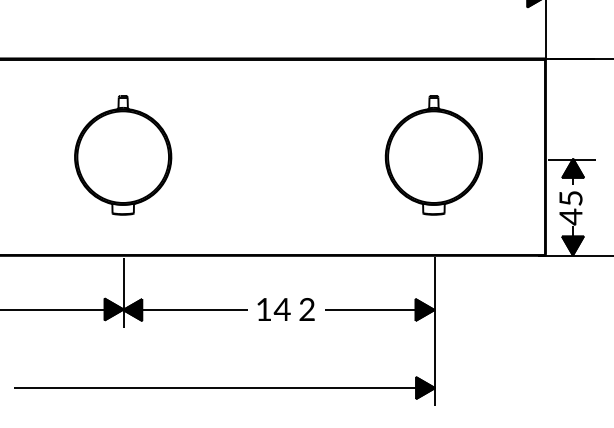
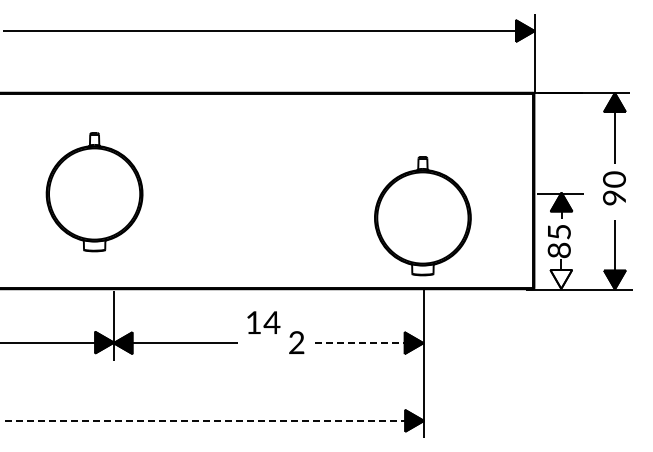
part: (123, 155) -> (94, 192), moved
part: (433, 155) -> (422, 216), moved
text: (570, 216) -> (558, 250), 45 -> 85
fill: (573, 246) -> (561, 279), removed
text: (273, 309) -> (263, 322), moved
line: (371, 310) -> (360, 343), solid -> dashed
line: (215, 387) -> (205, 420), solid -> dashed

